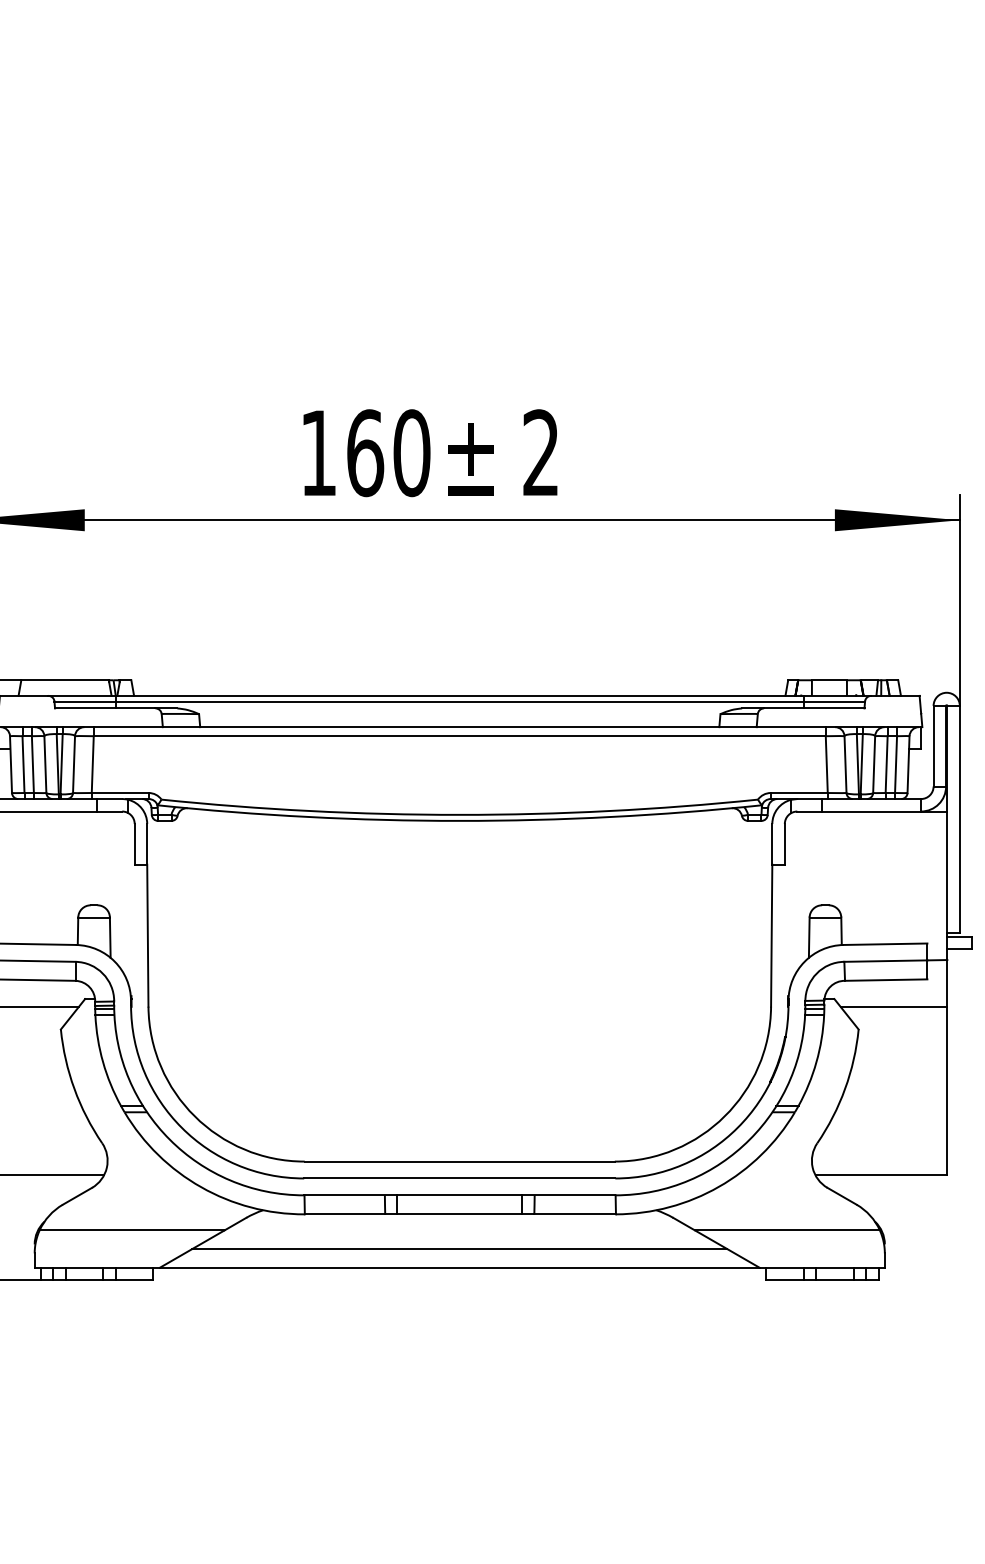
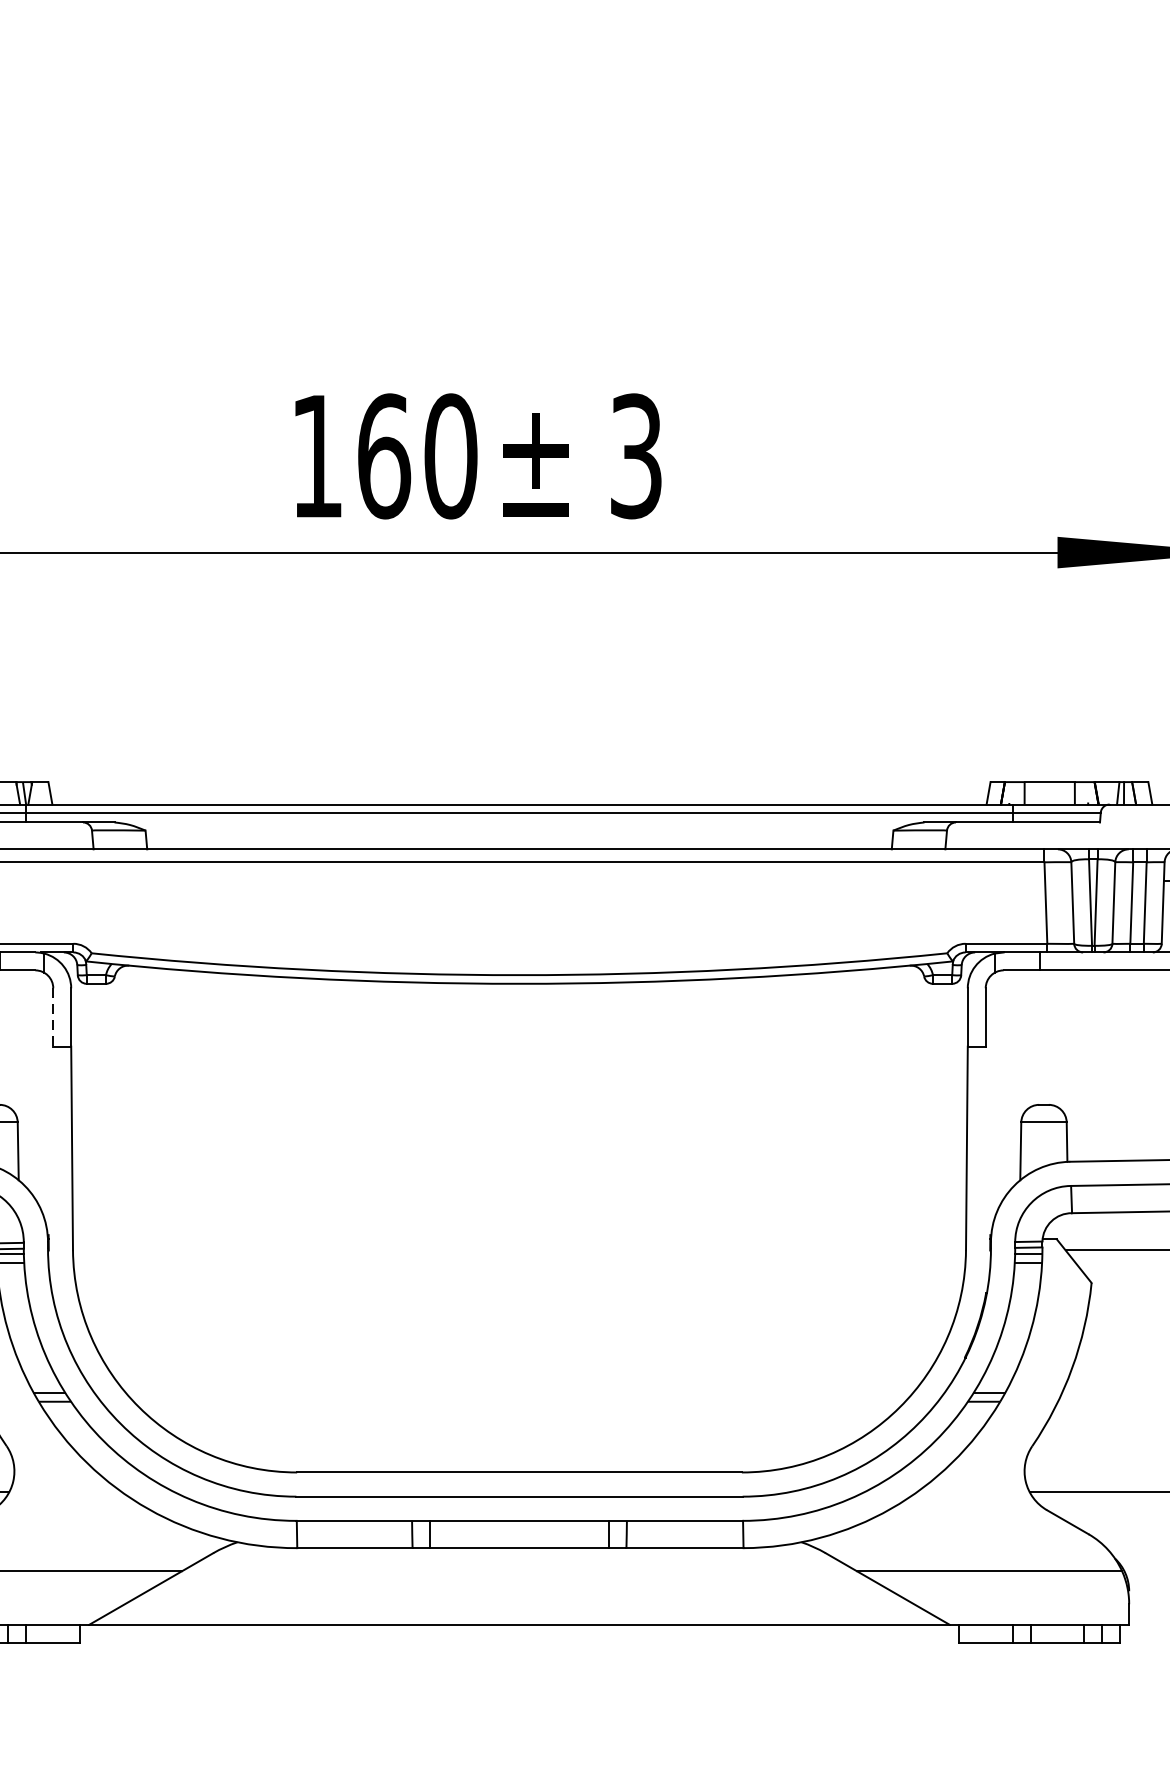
text: (540, 453) -> (635, 456), 2 -> 3
line: (134, 844) -> (52, 1017), solid -> dashed
line: (459, 1249) -> (519, 1598), removed

